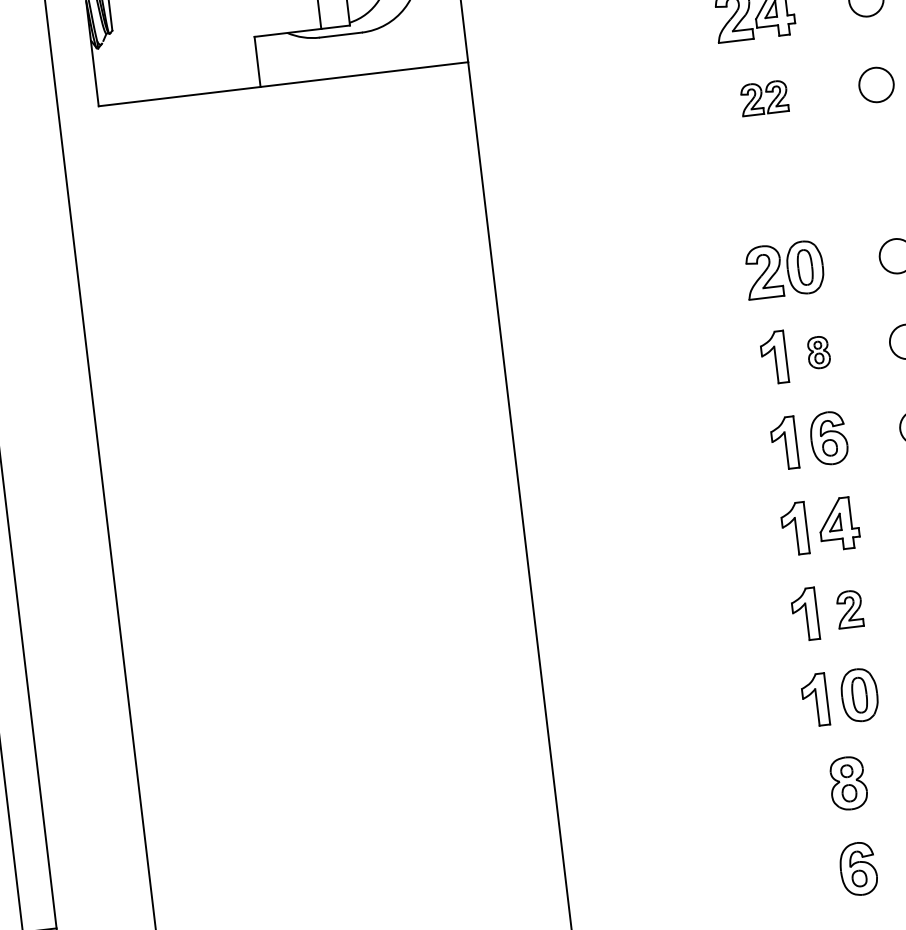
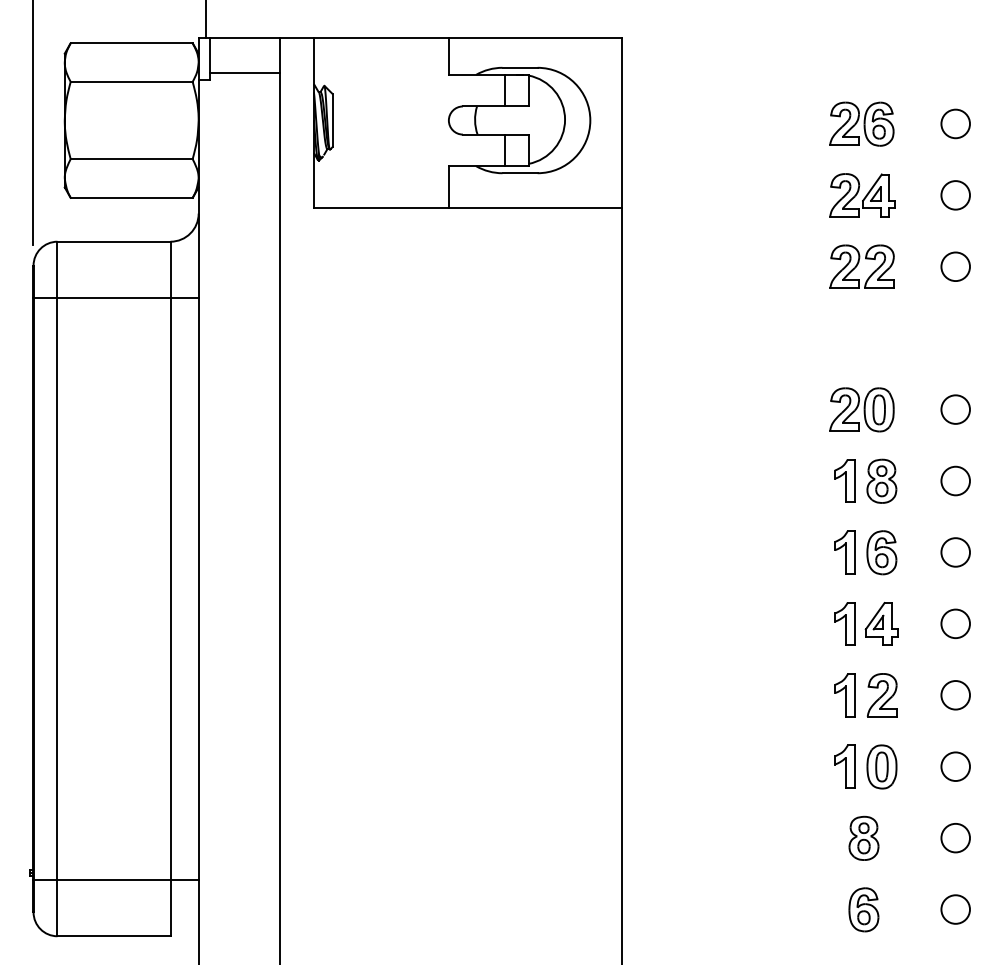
part: (763, 98) -> (861, 266), size x1.67
part: (818, 351) -> (881, 480), size x1.67
part: (848, 609) -> (881, 695), size x1.43

